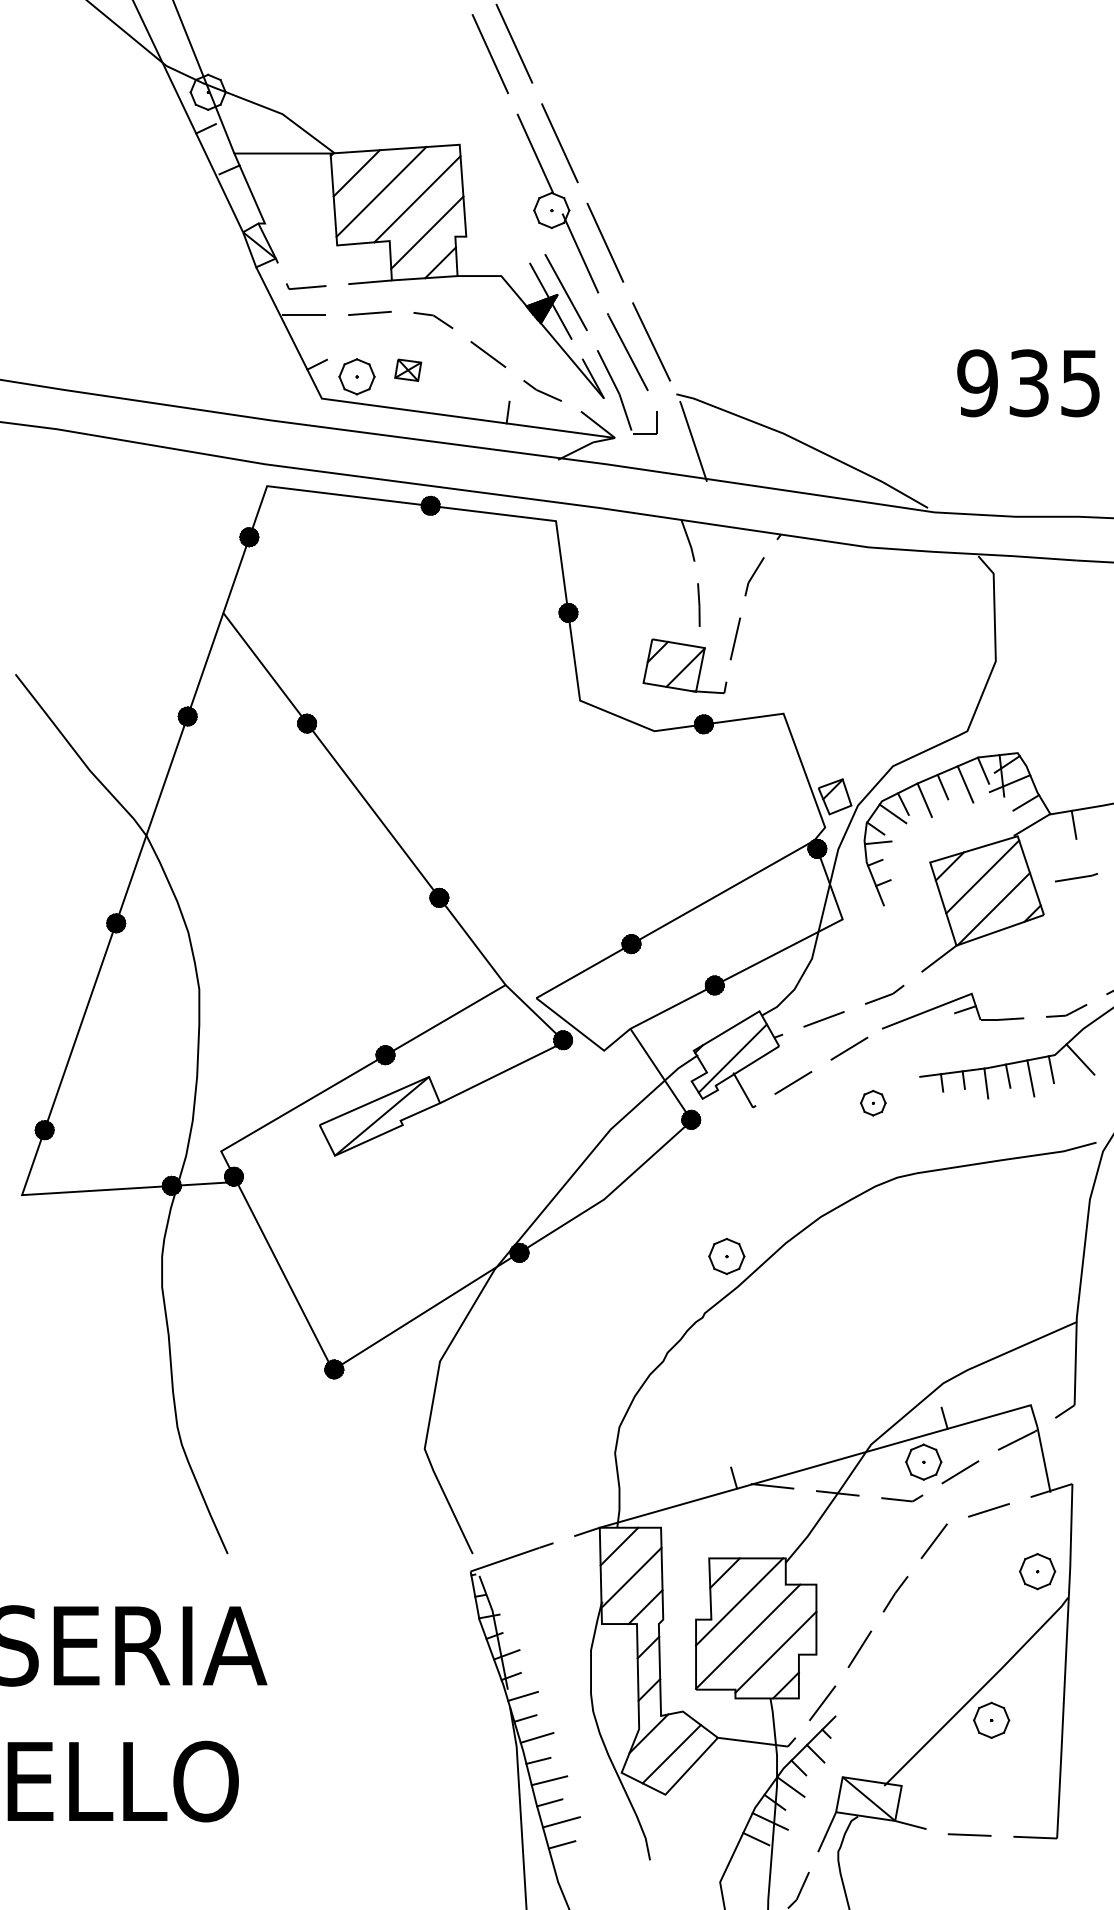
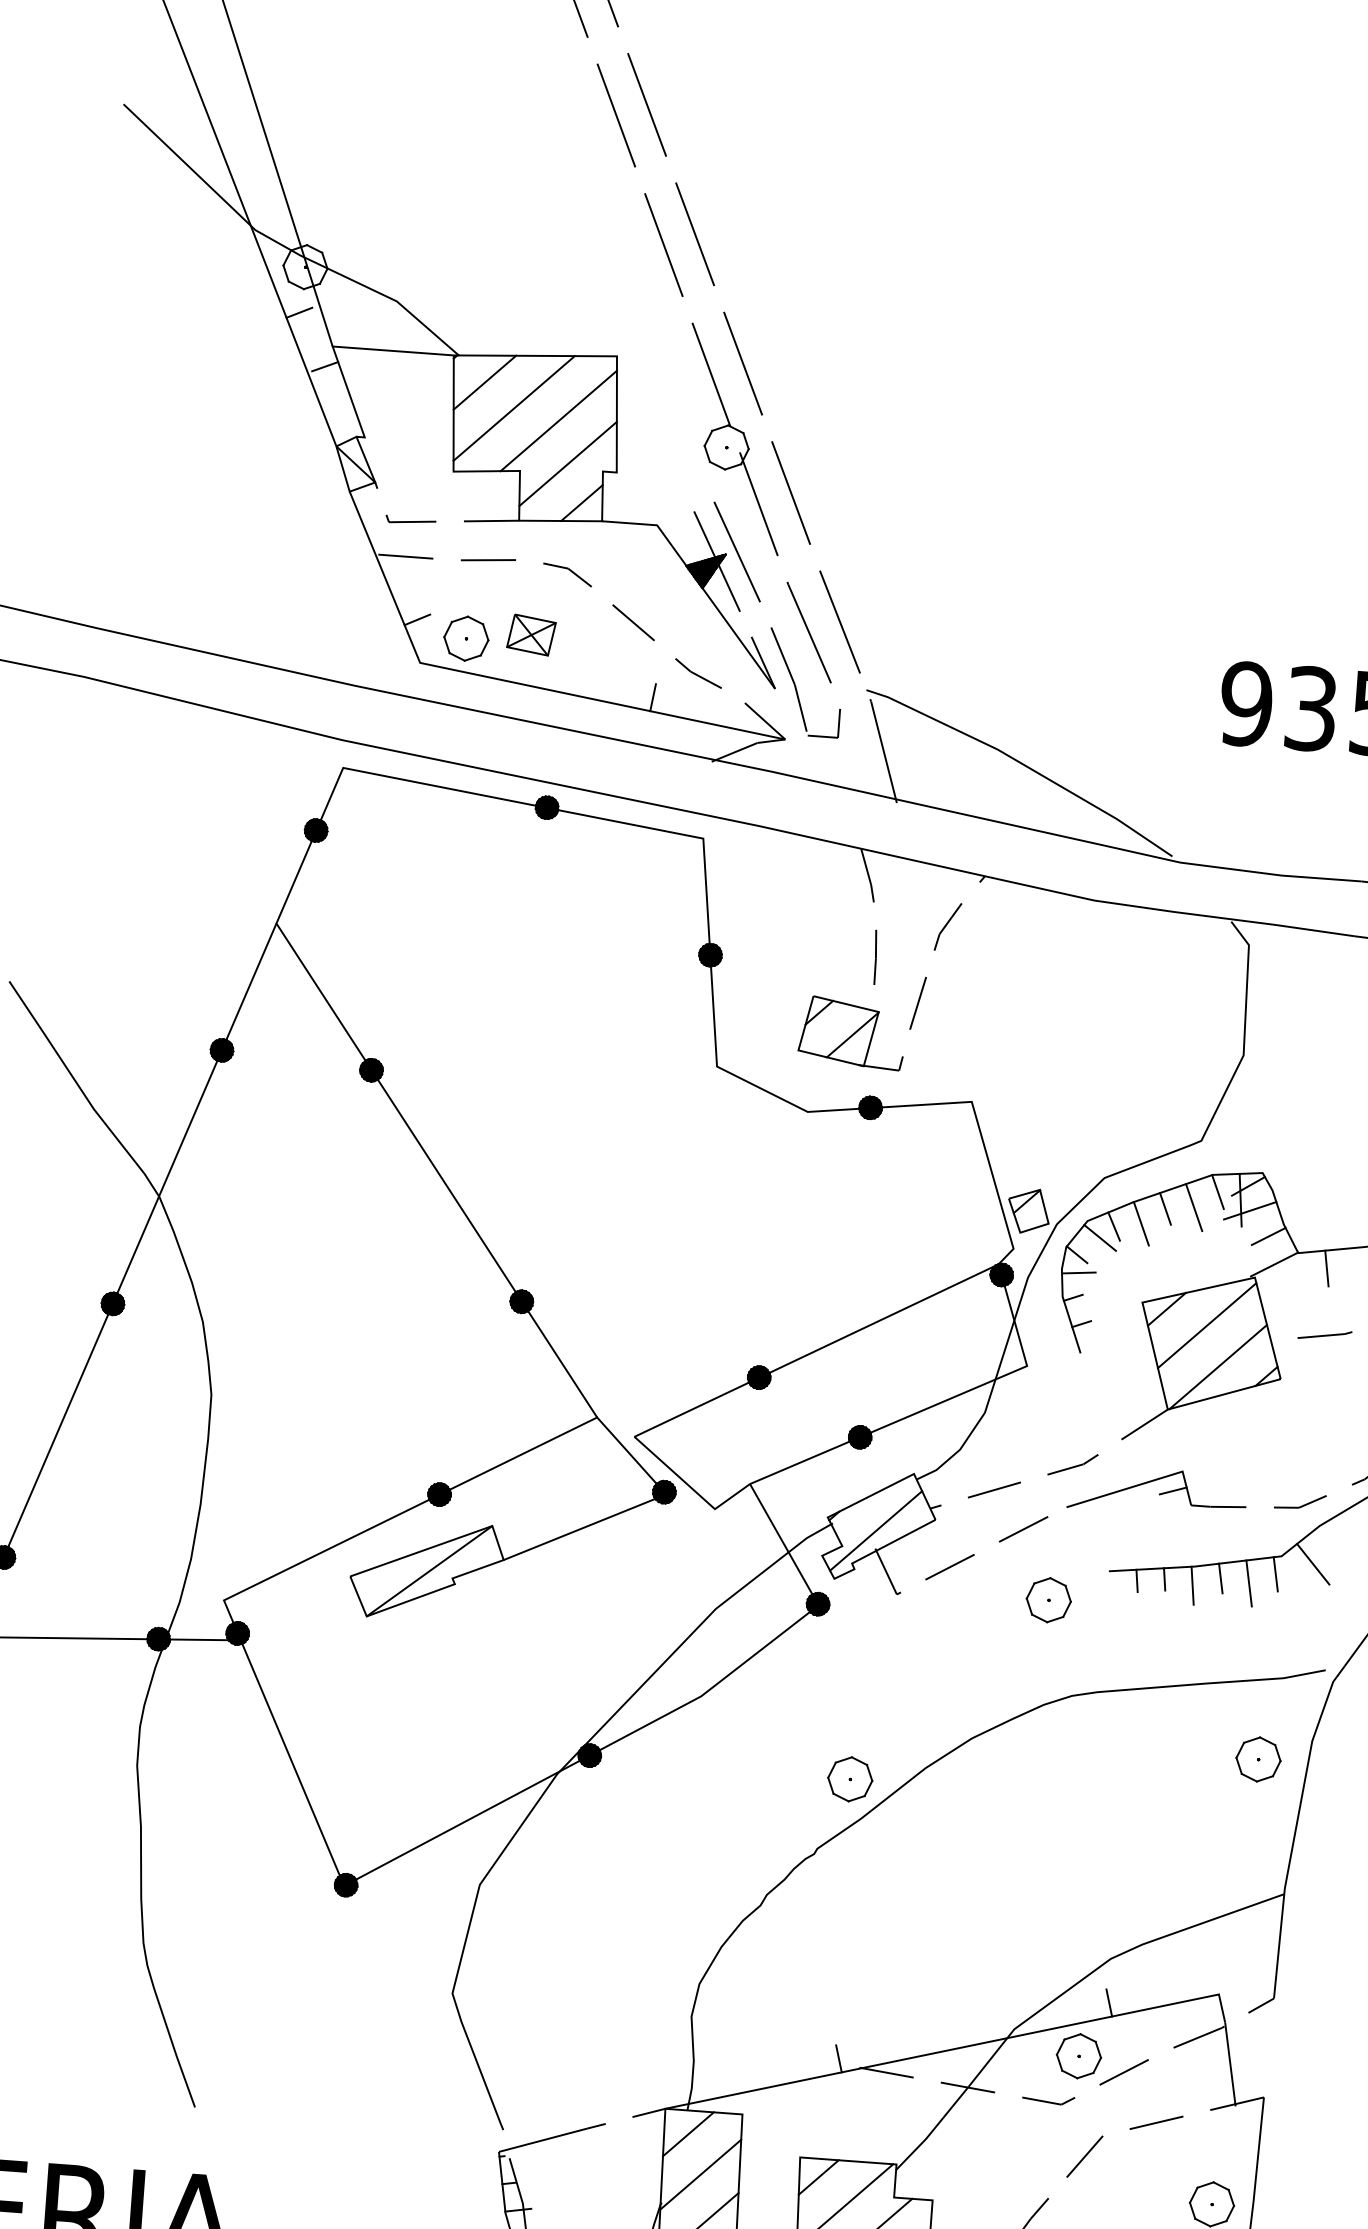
part: (407, 370) -> (530, 635), size x1.43
part: (872, 1102) -> (1047, 1599), size x1.43
part: (1048, 1216) -> (1258, 1758), added

